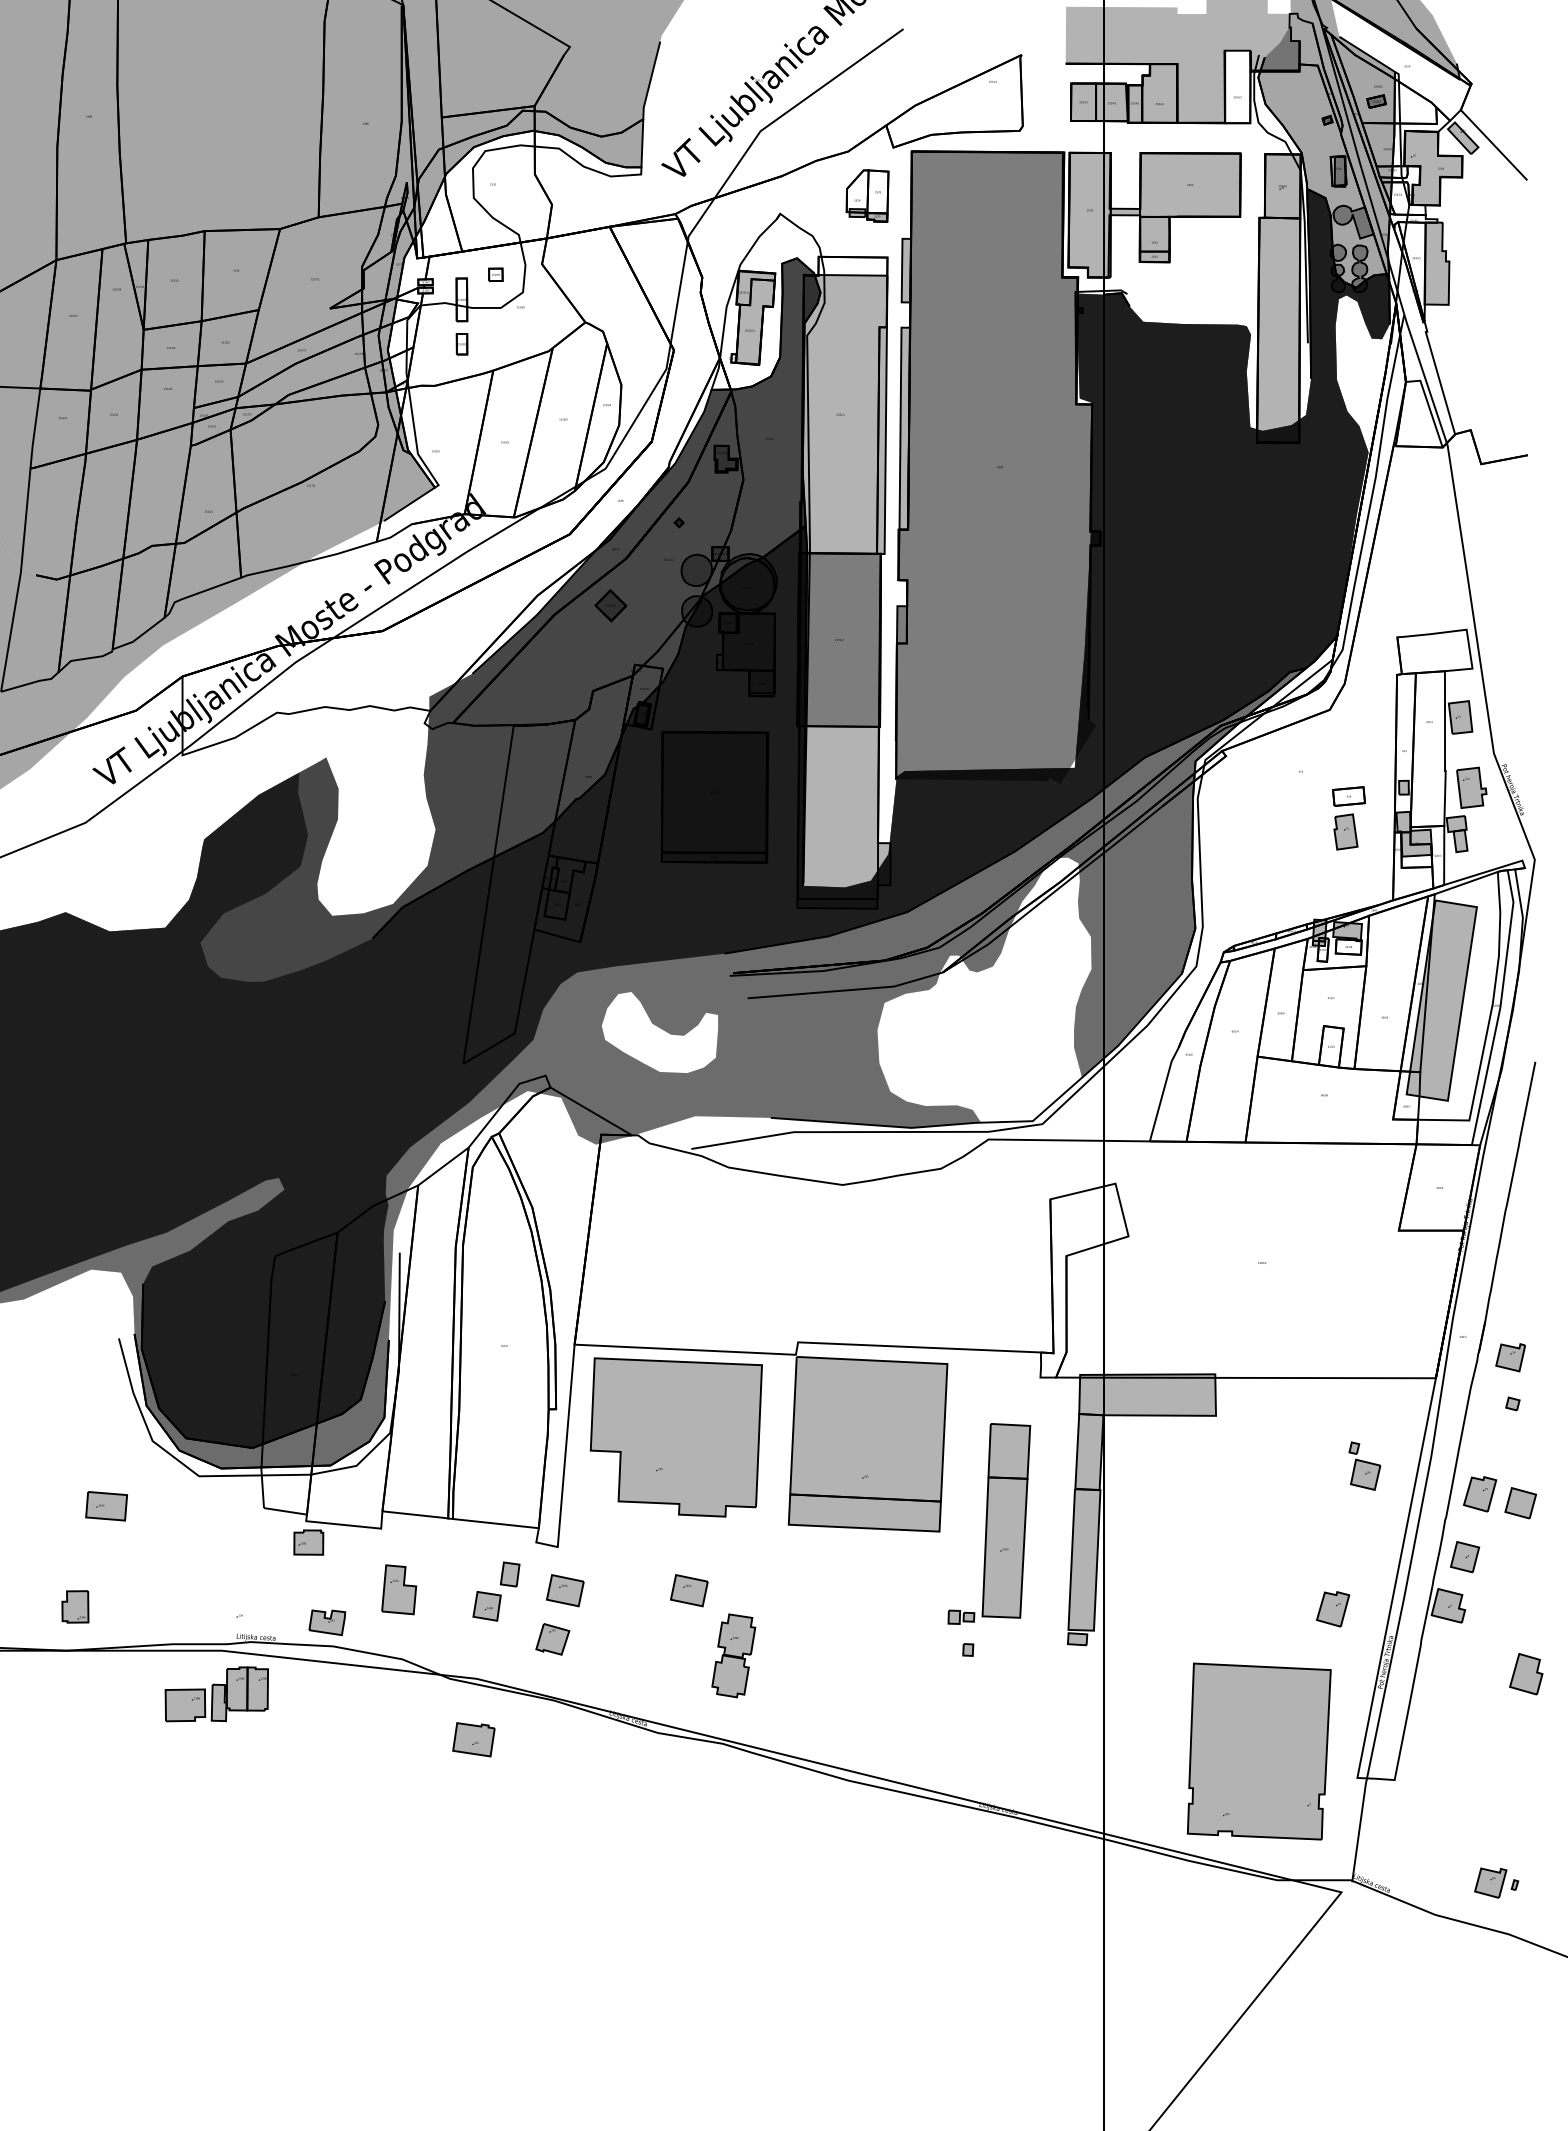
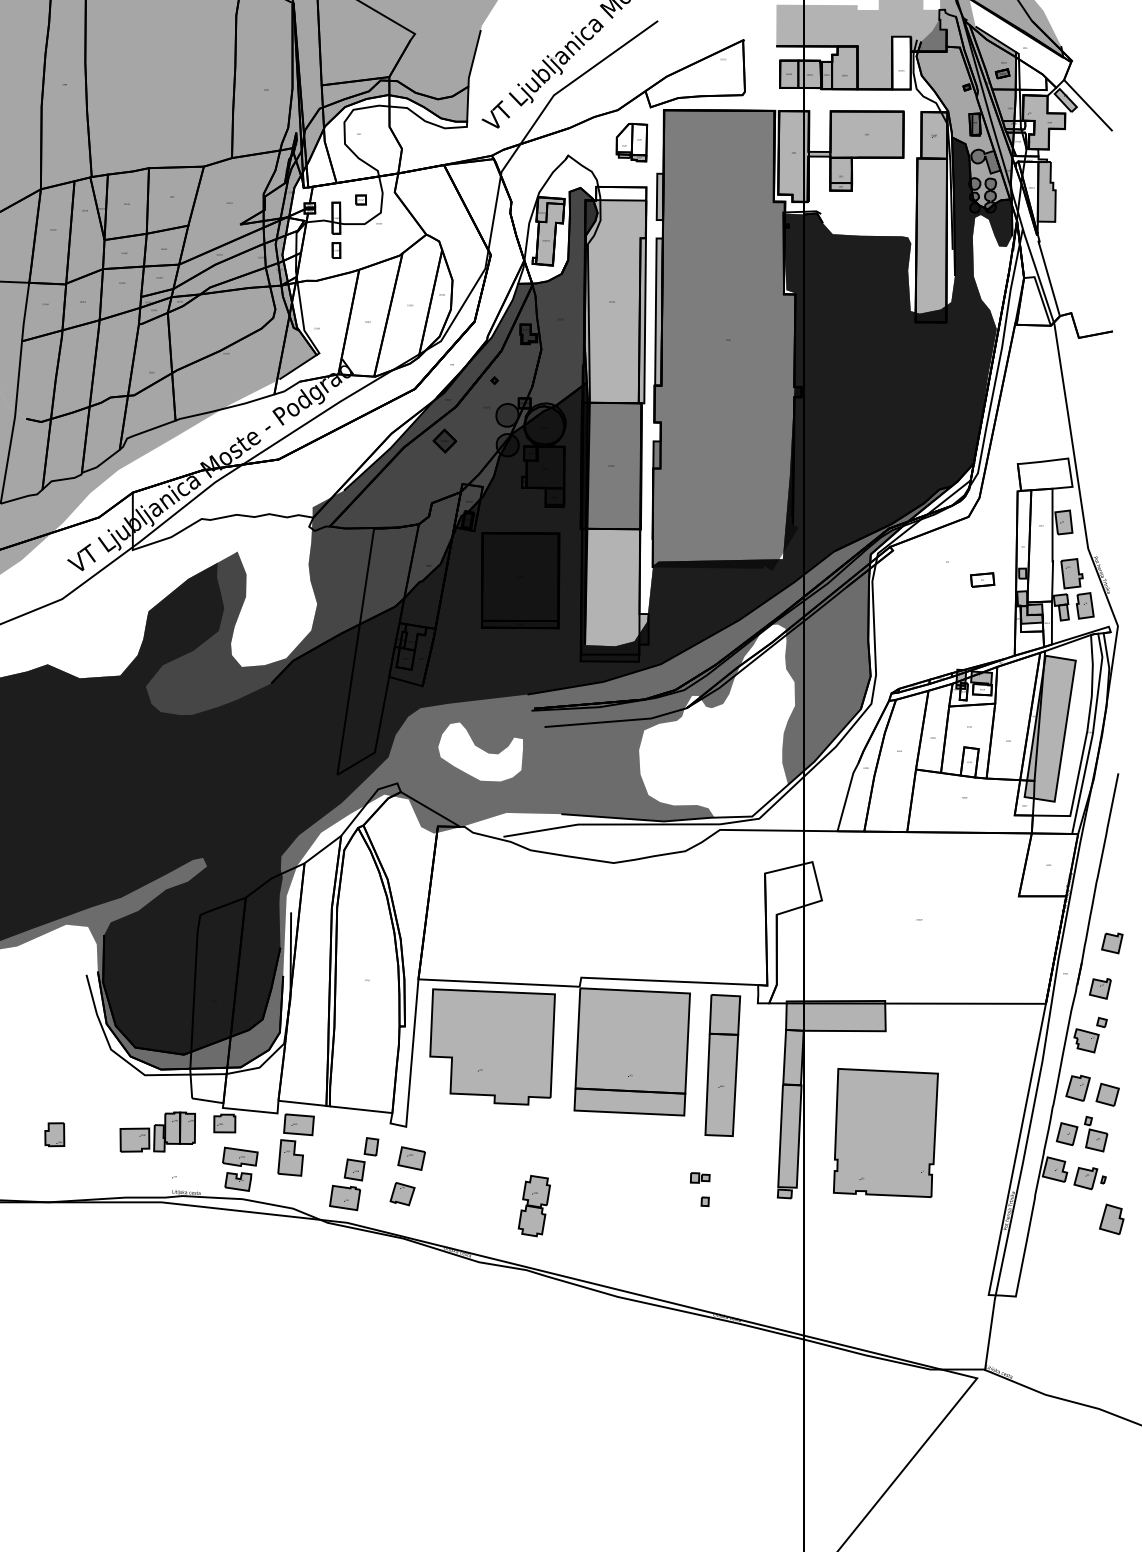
part: (1345, 831) -> (1084, 605), moved
part: (1527, 1295) -> (1112, 943), added
part: (1491, 1428) -> (1086, 1040), added
part: (1364, 1465) -> (1095, 1133), moved
part: (106, 1506) -> (298, 1124), moved
part: (1006, 1520) -> (722, 1065), moved
part: (329, 1587) -> (239, 1156), added
part: (689, 1590) -> (502, 1158), removed
part: (75, 1606) -> (54, 1134), moved
part: (1333, 1609) -> (971, 1172), removed
part: (216, 1694) -> (157, 1132), moved
part: (473, 1739) -> (344, 1197), moved
part: (1258, 1751) -> (885, 1132), moved
part: (1496, 1882) -> (1090, 1178), moved

